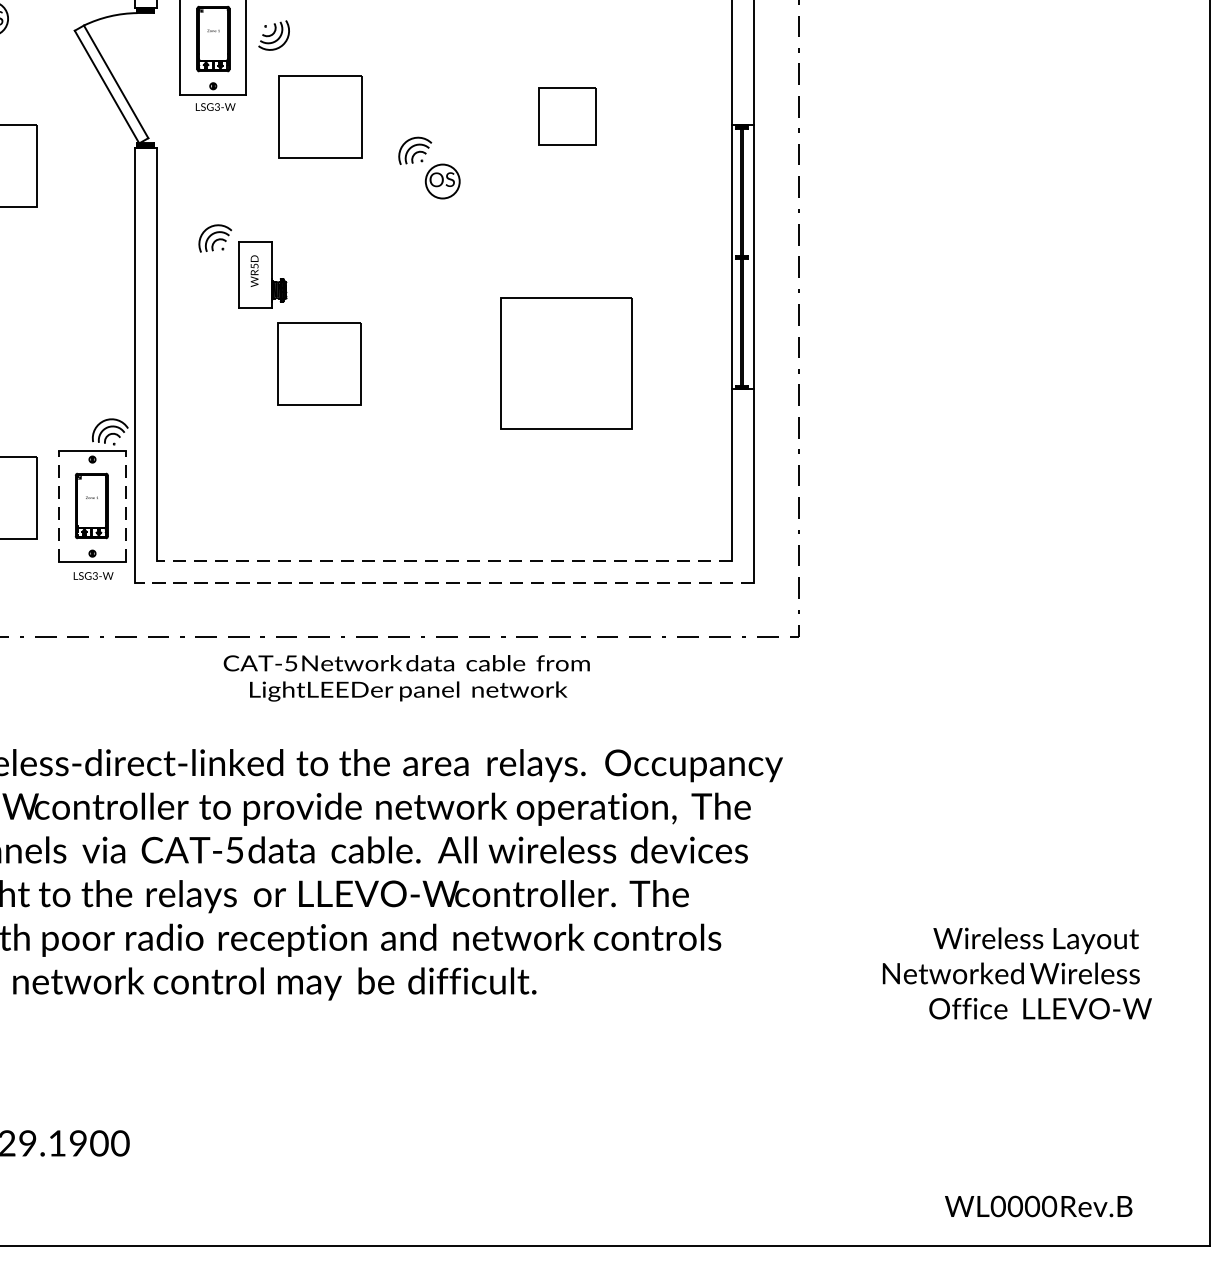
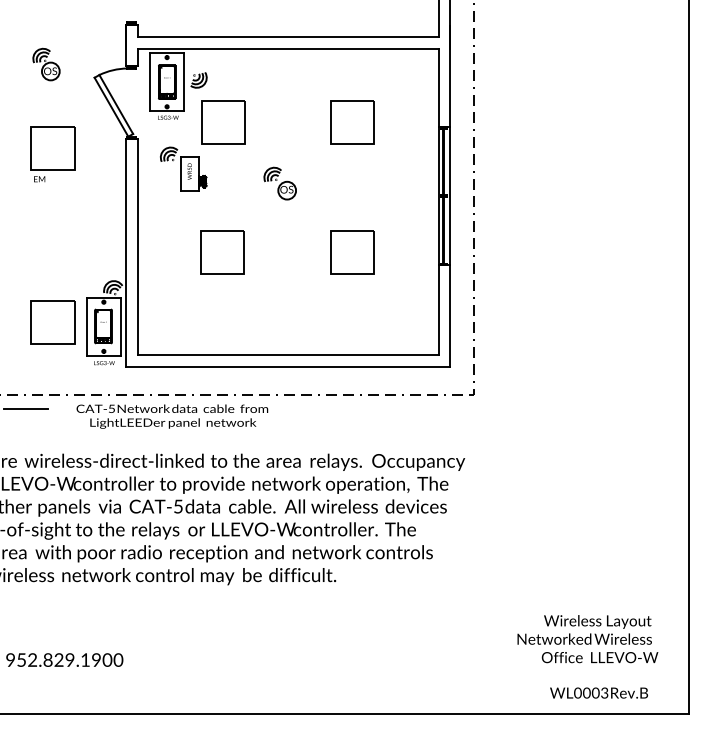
part: (567, 116) -> (352, 122), size x1.43
part: (428, 167) -> (279, 183), moved
part: (242, 265) -> (183, 168), moved
part: (567, 364) -> (352, 252), size x0.62
line: (59, 506) -> (86, 326), dashed -> solid
line: (126, 506) -> (121, 326), dashed -> solid
line: (445, 561) -> (288, 355), dashed -> solid
line: (445, 582) -> (288, 366), dashed -> solid
text: (407, 678) -> (172, 416), moved
text: (1016, 974) -> (587, 639), moved
text: (1049, 1207) -> (604, 693), WL0000 -> WL0003

